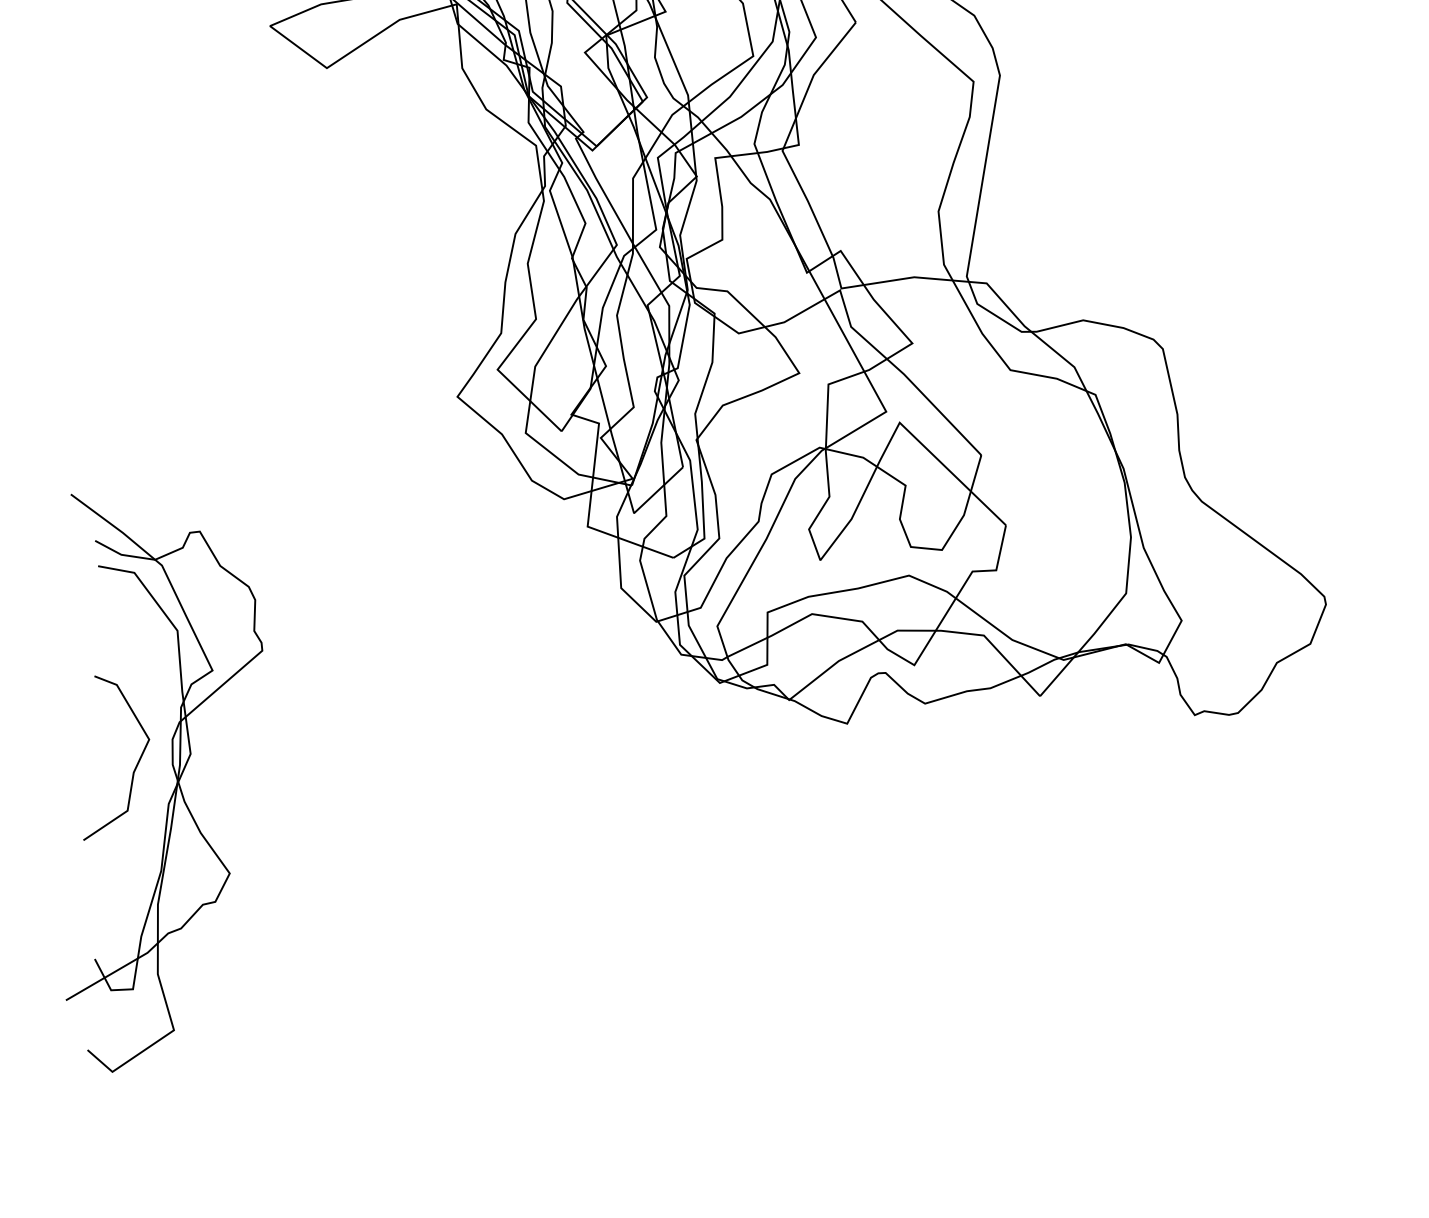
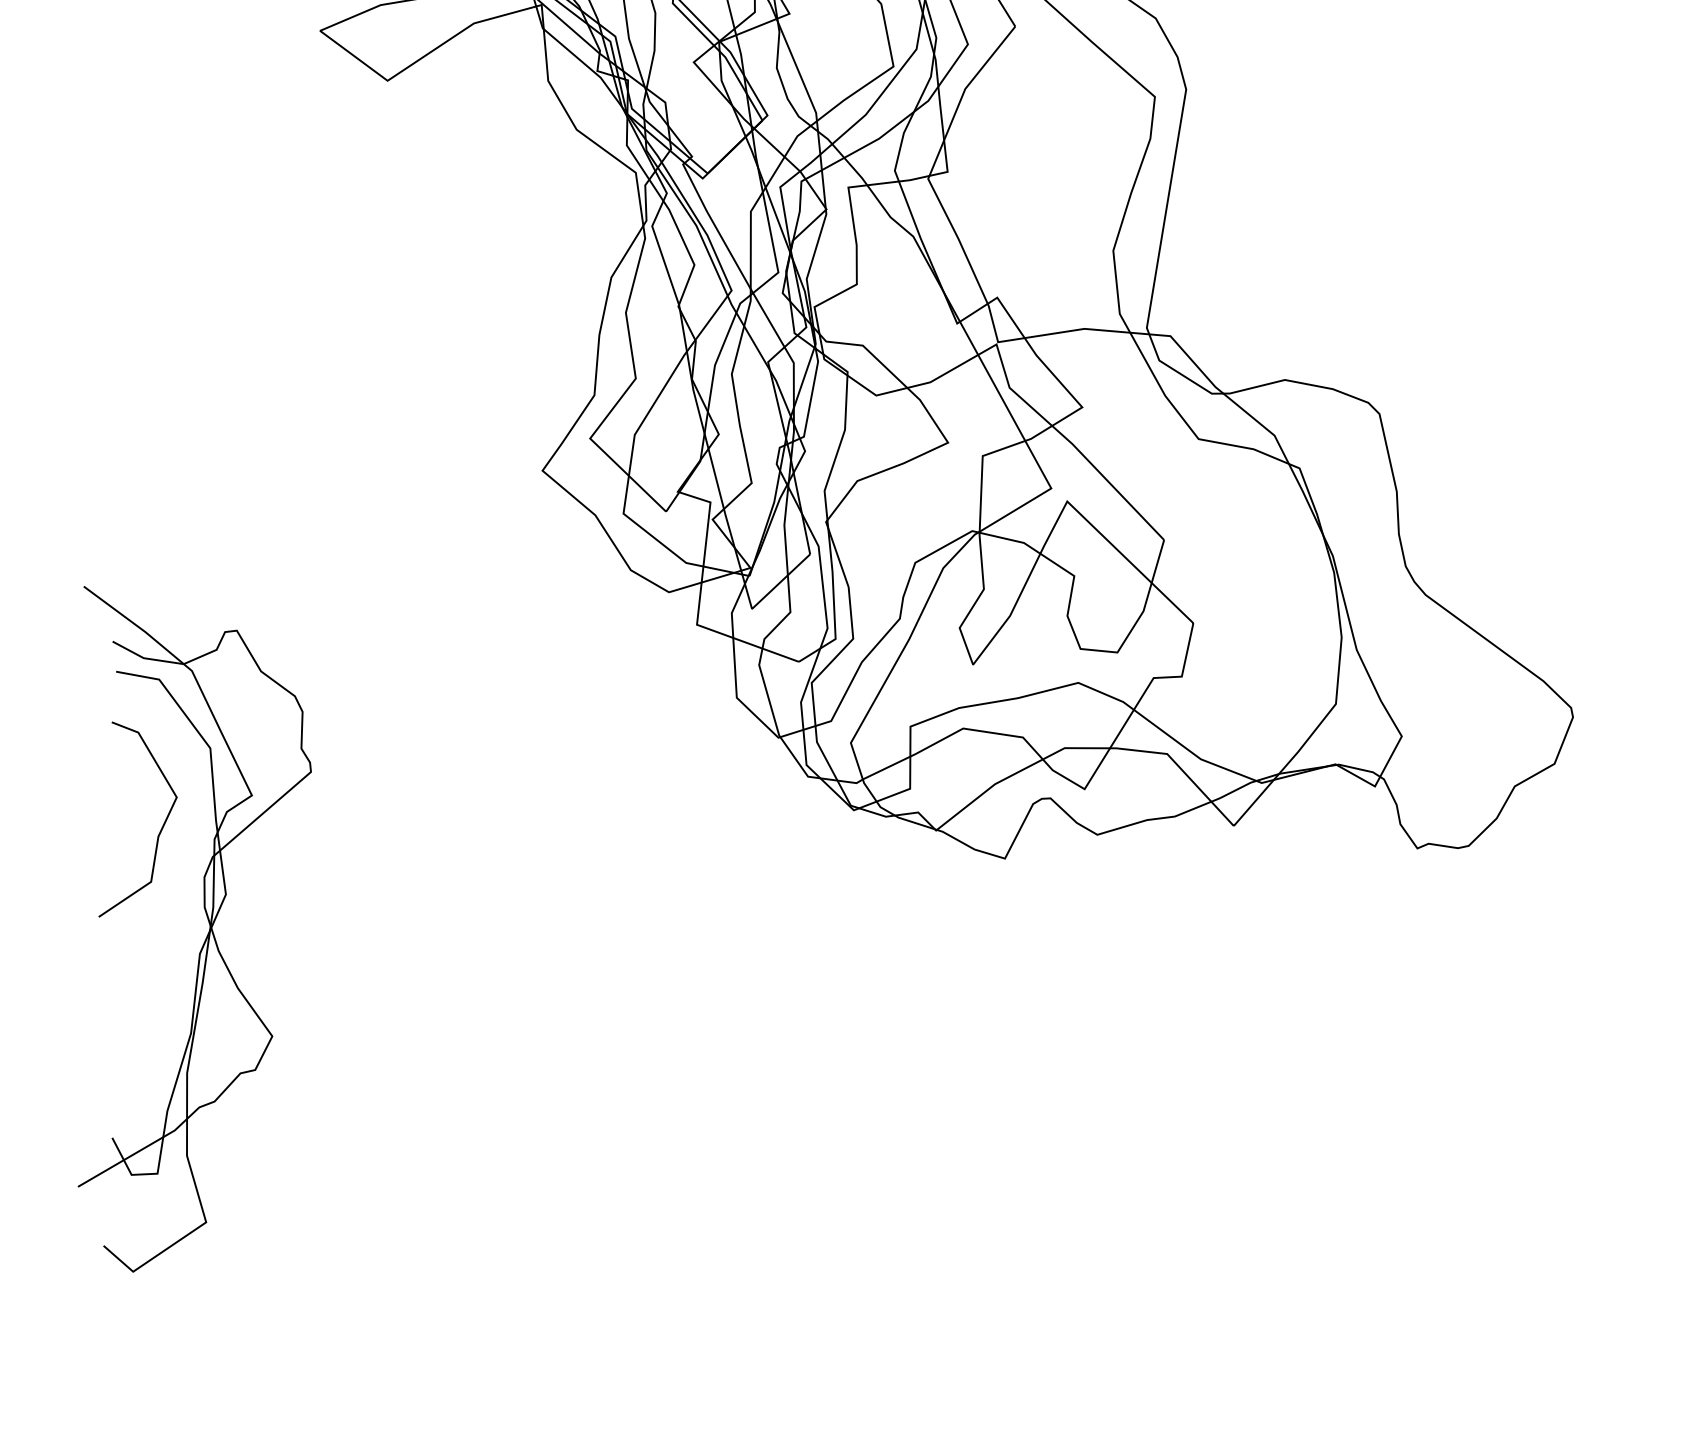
curve: (134, 768) -> (159, 831), moved

